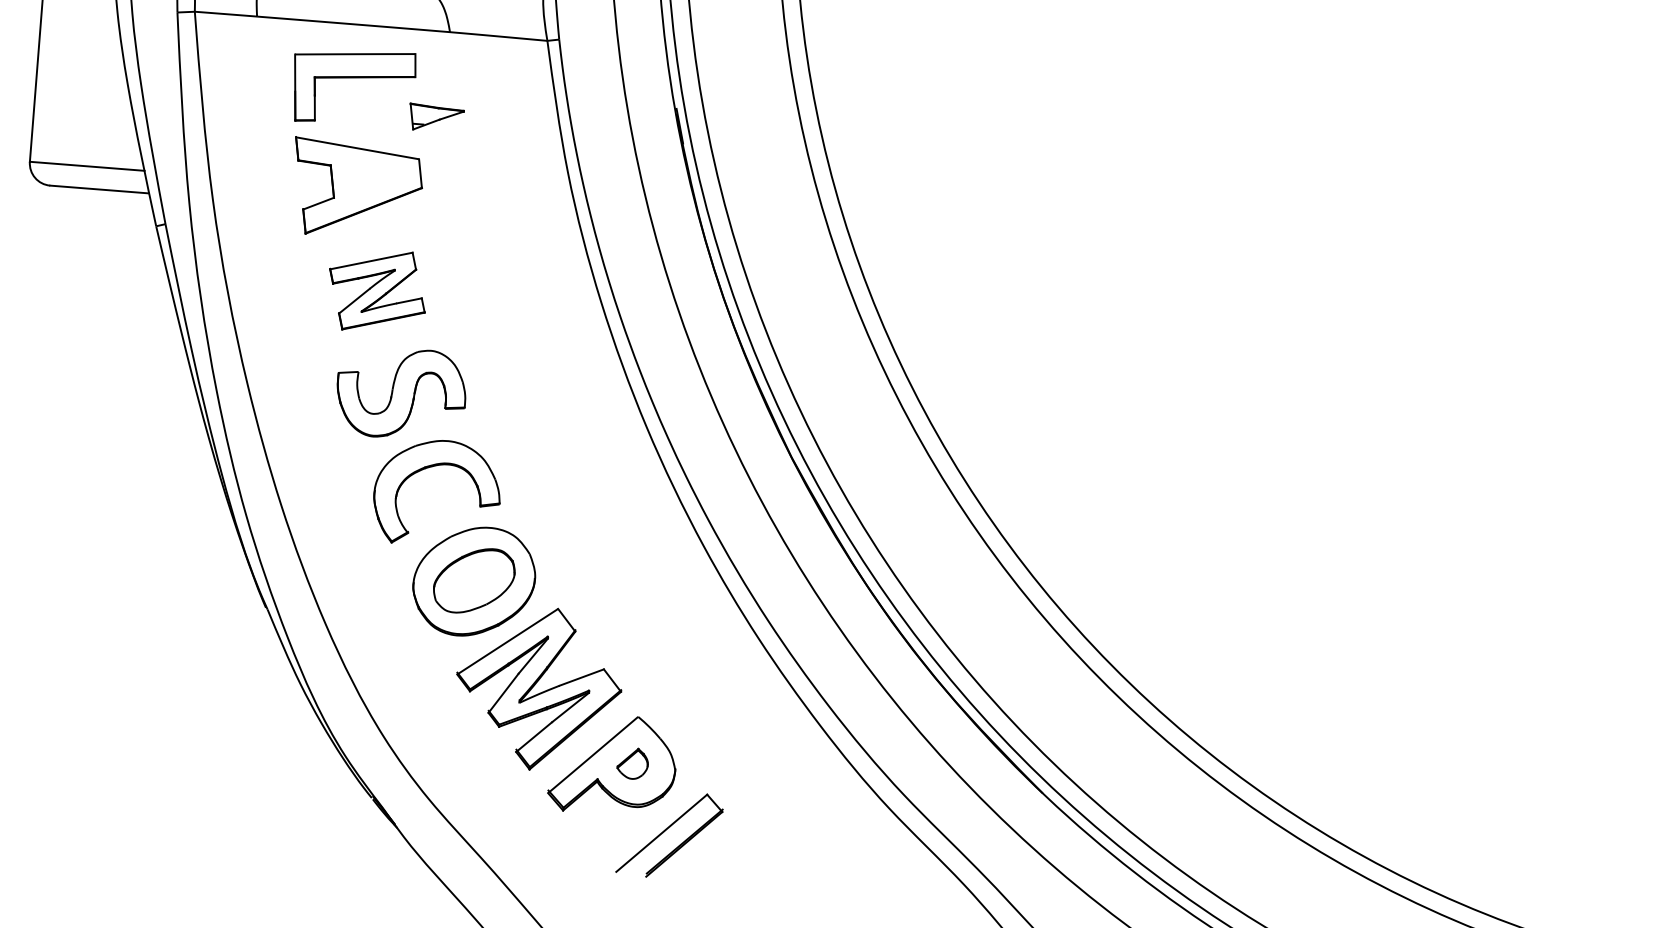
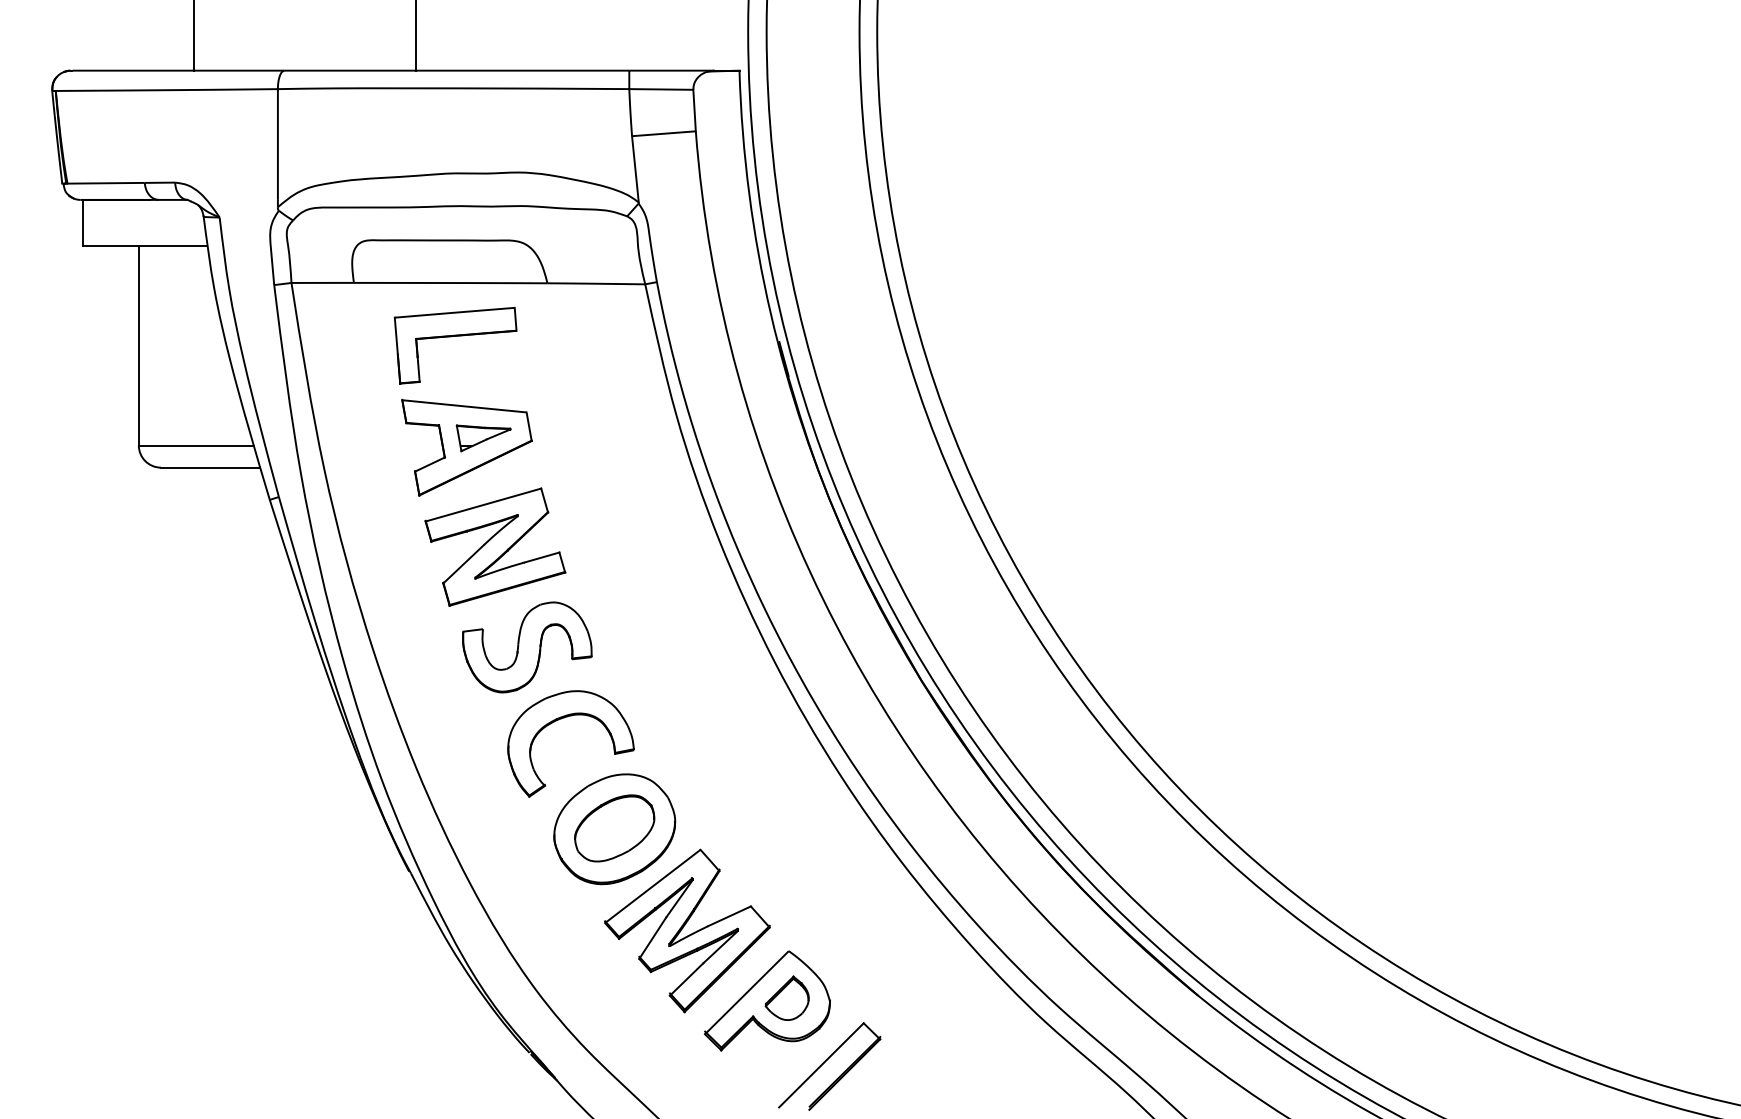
part: (436, 118) -> (483, 438), moved
part: (377, 290) -> (495, 546), size x1.43
part: (632, 762) -> (786, 997), size x1.43

